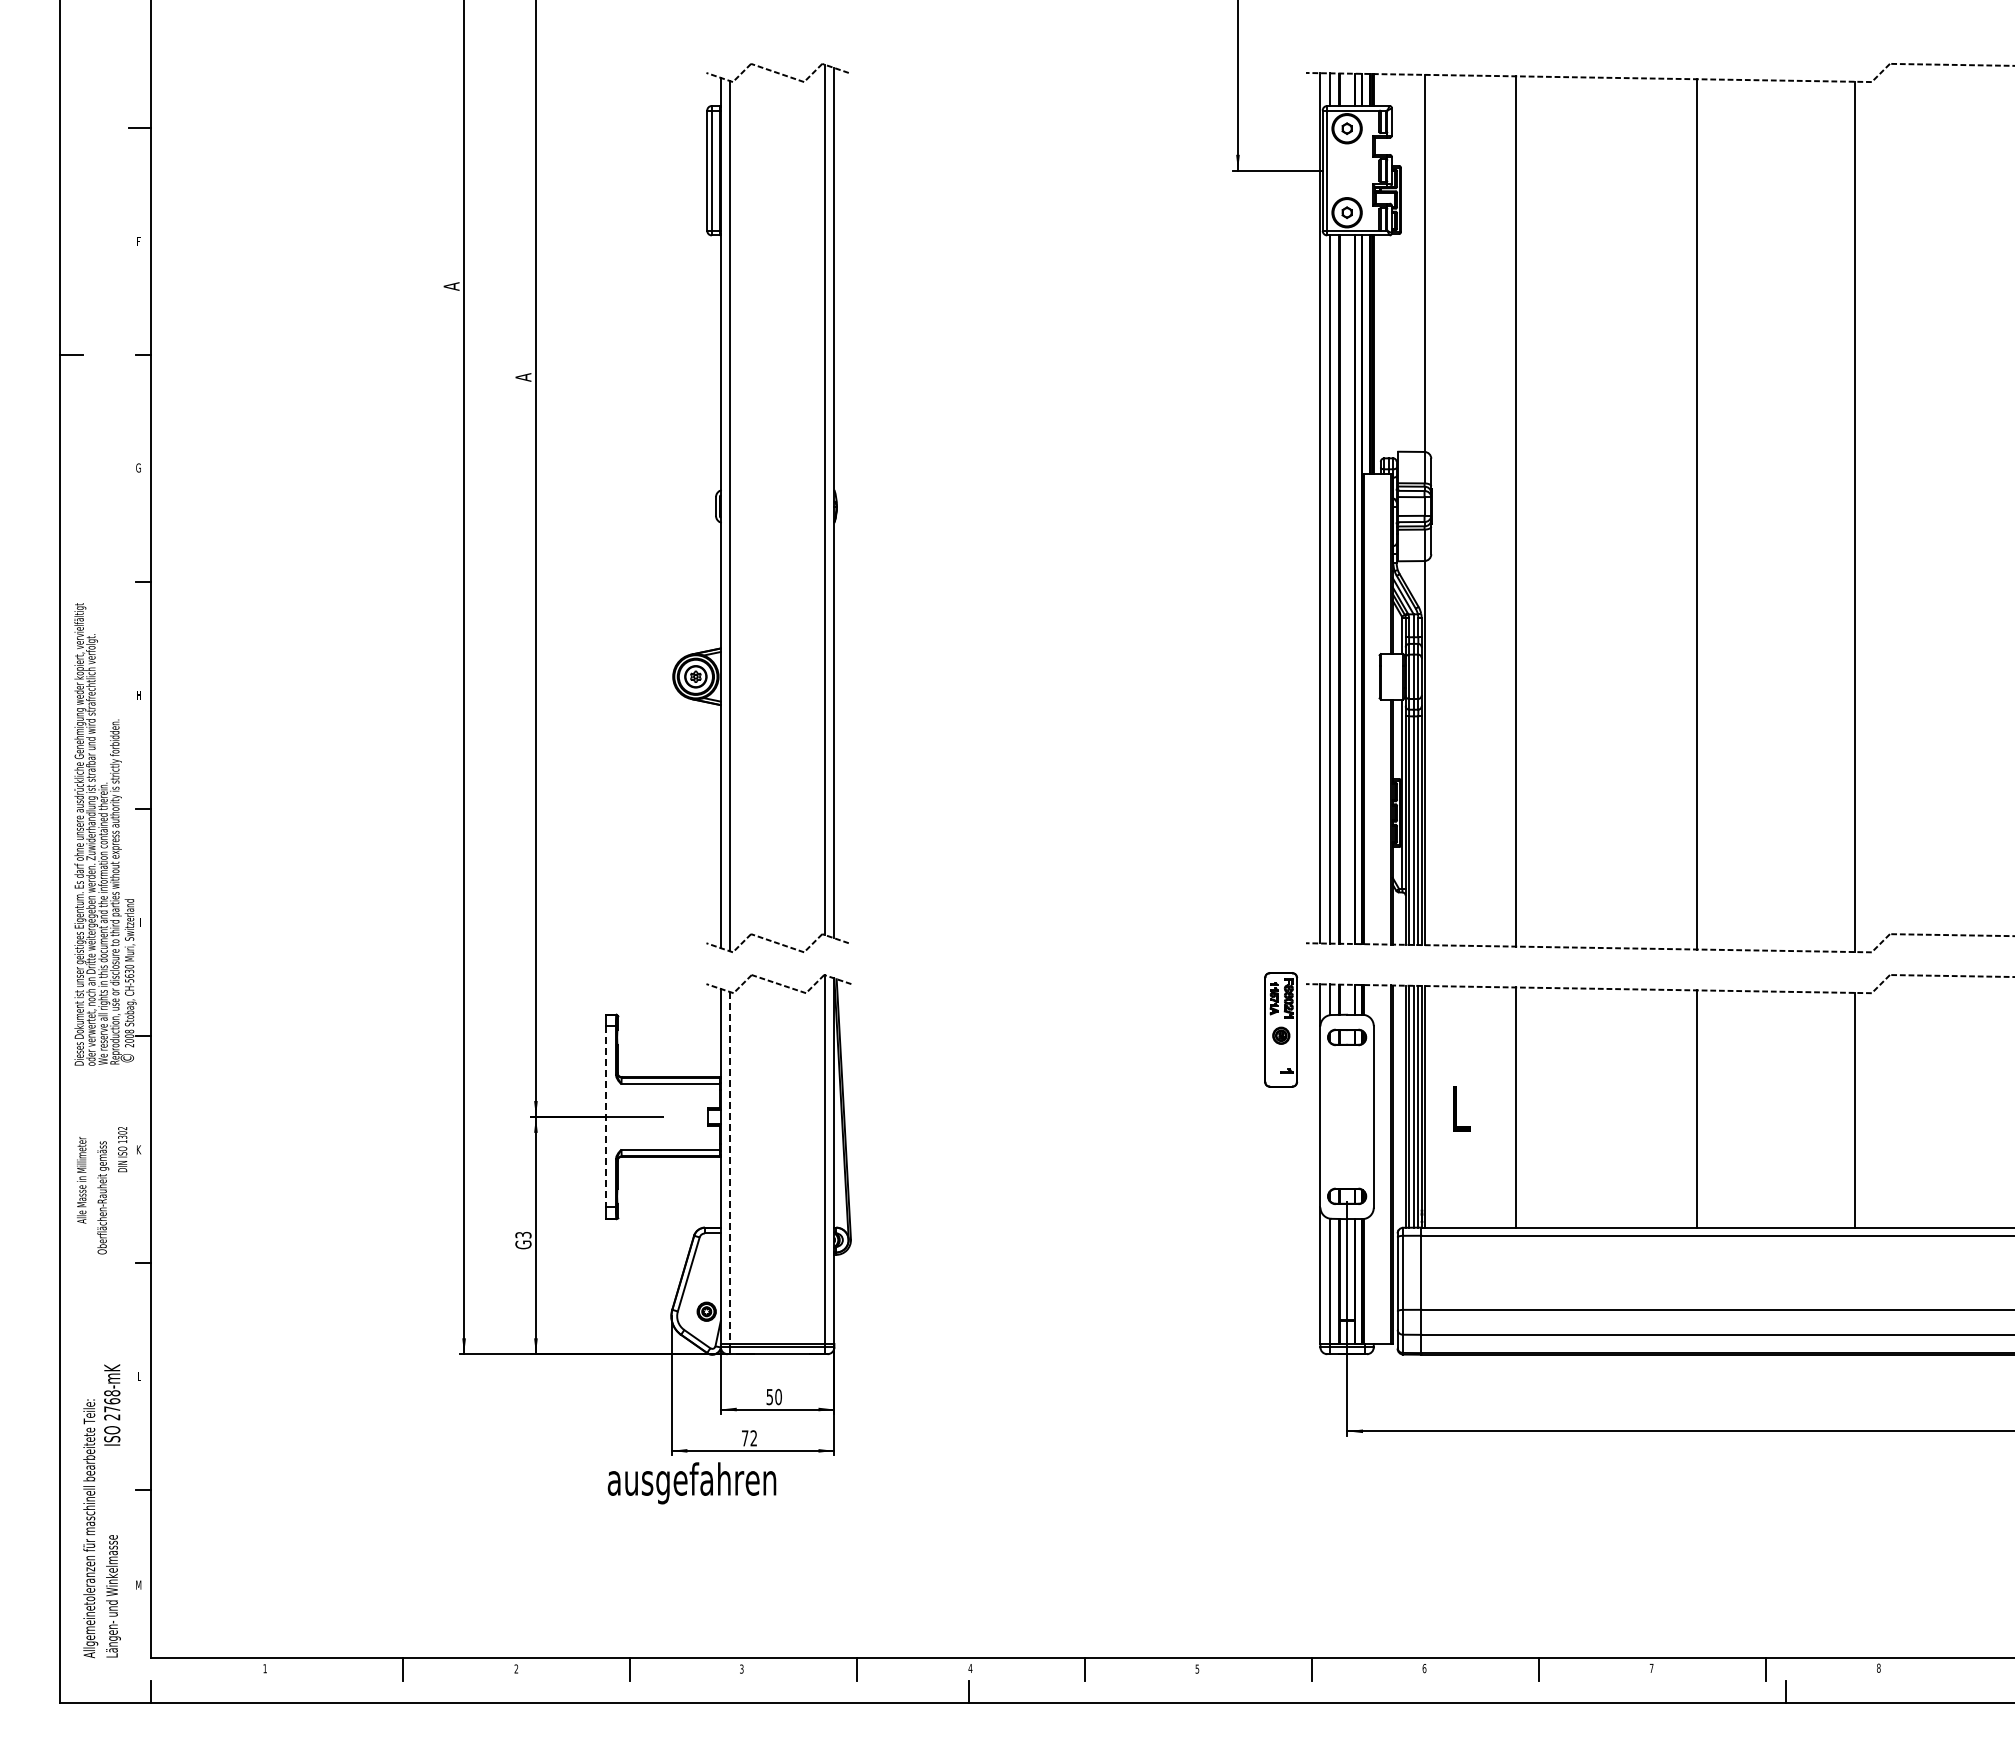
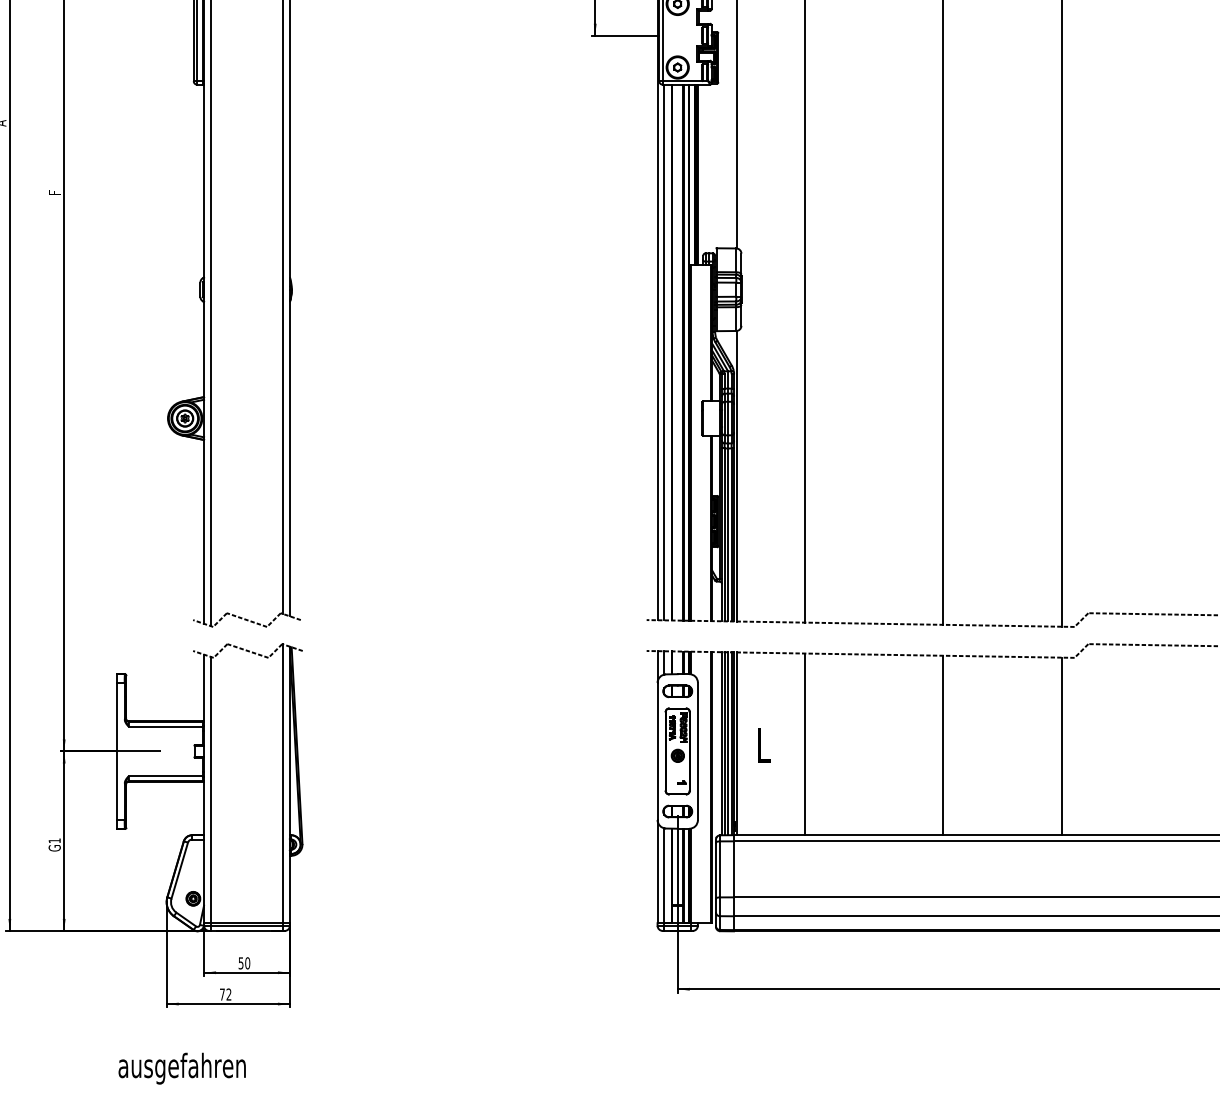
text: (523, 377) -> (54, 192), A -> F
part: (1281, 1029) -> (678, 751), moved
line: (606, 1116) -> (117, 751), dashed -> solid
line: (729, 1168) -> (210, 790), dashed -> solid
text: (523, 1234) -> (54, 840), G3 -> G1
text: (691, 1483) -> (181, 1068), moved

